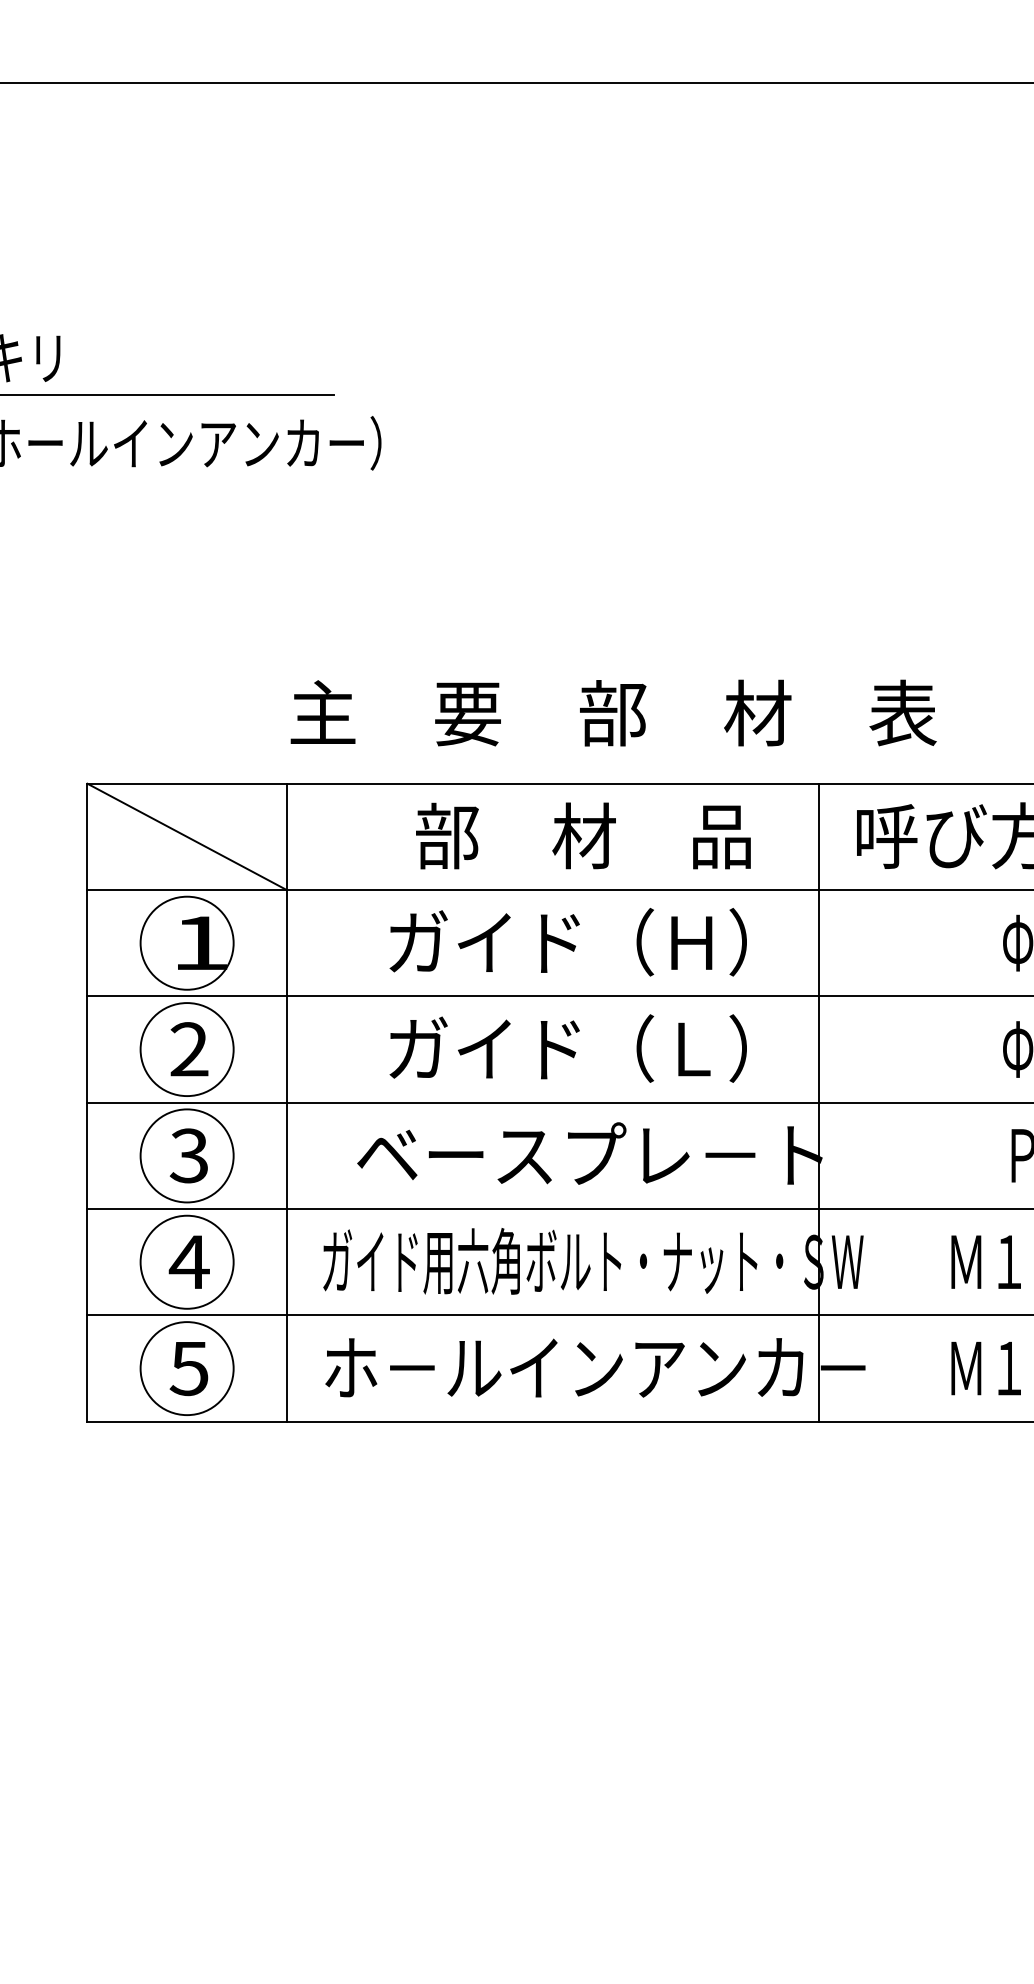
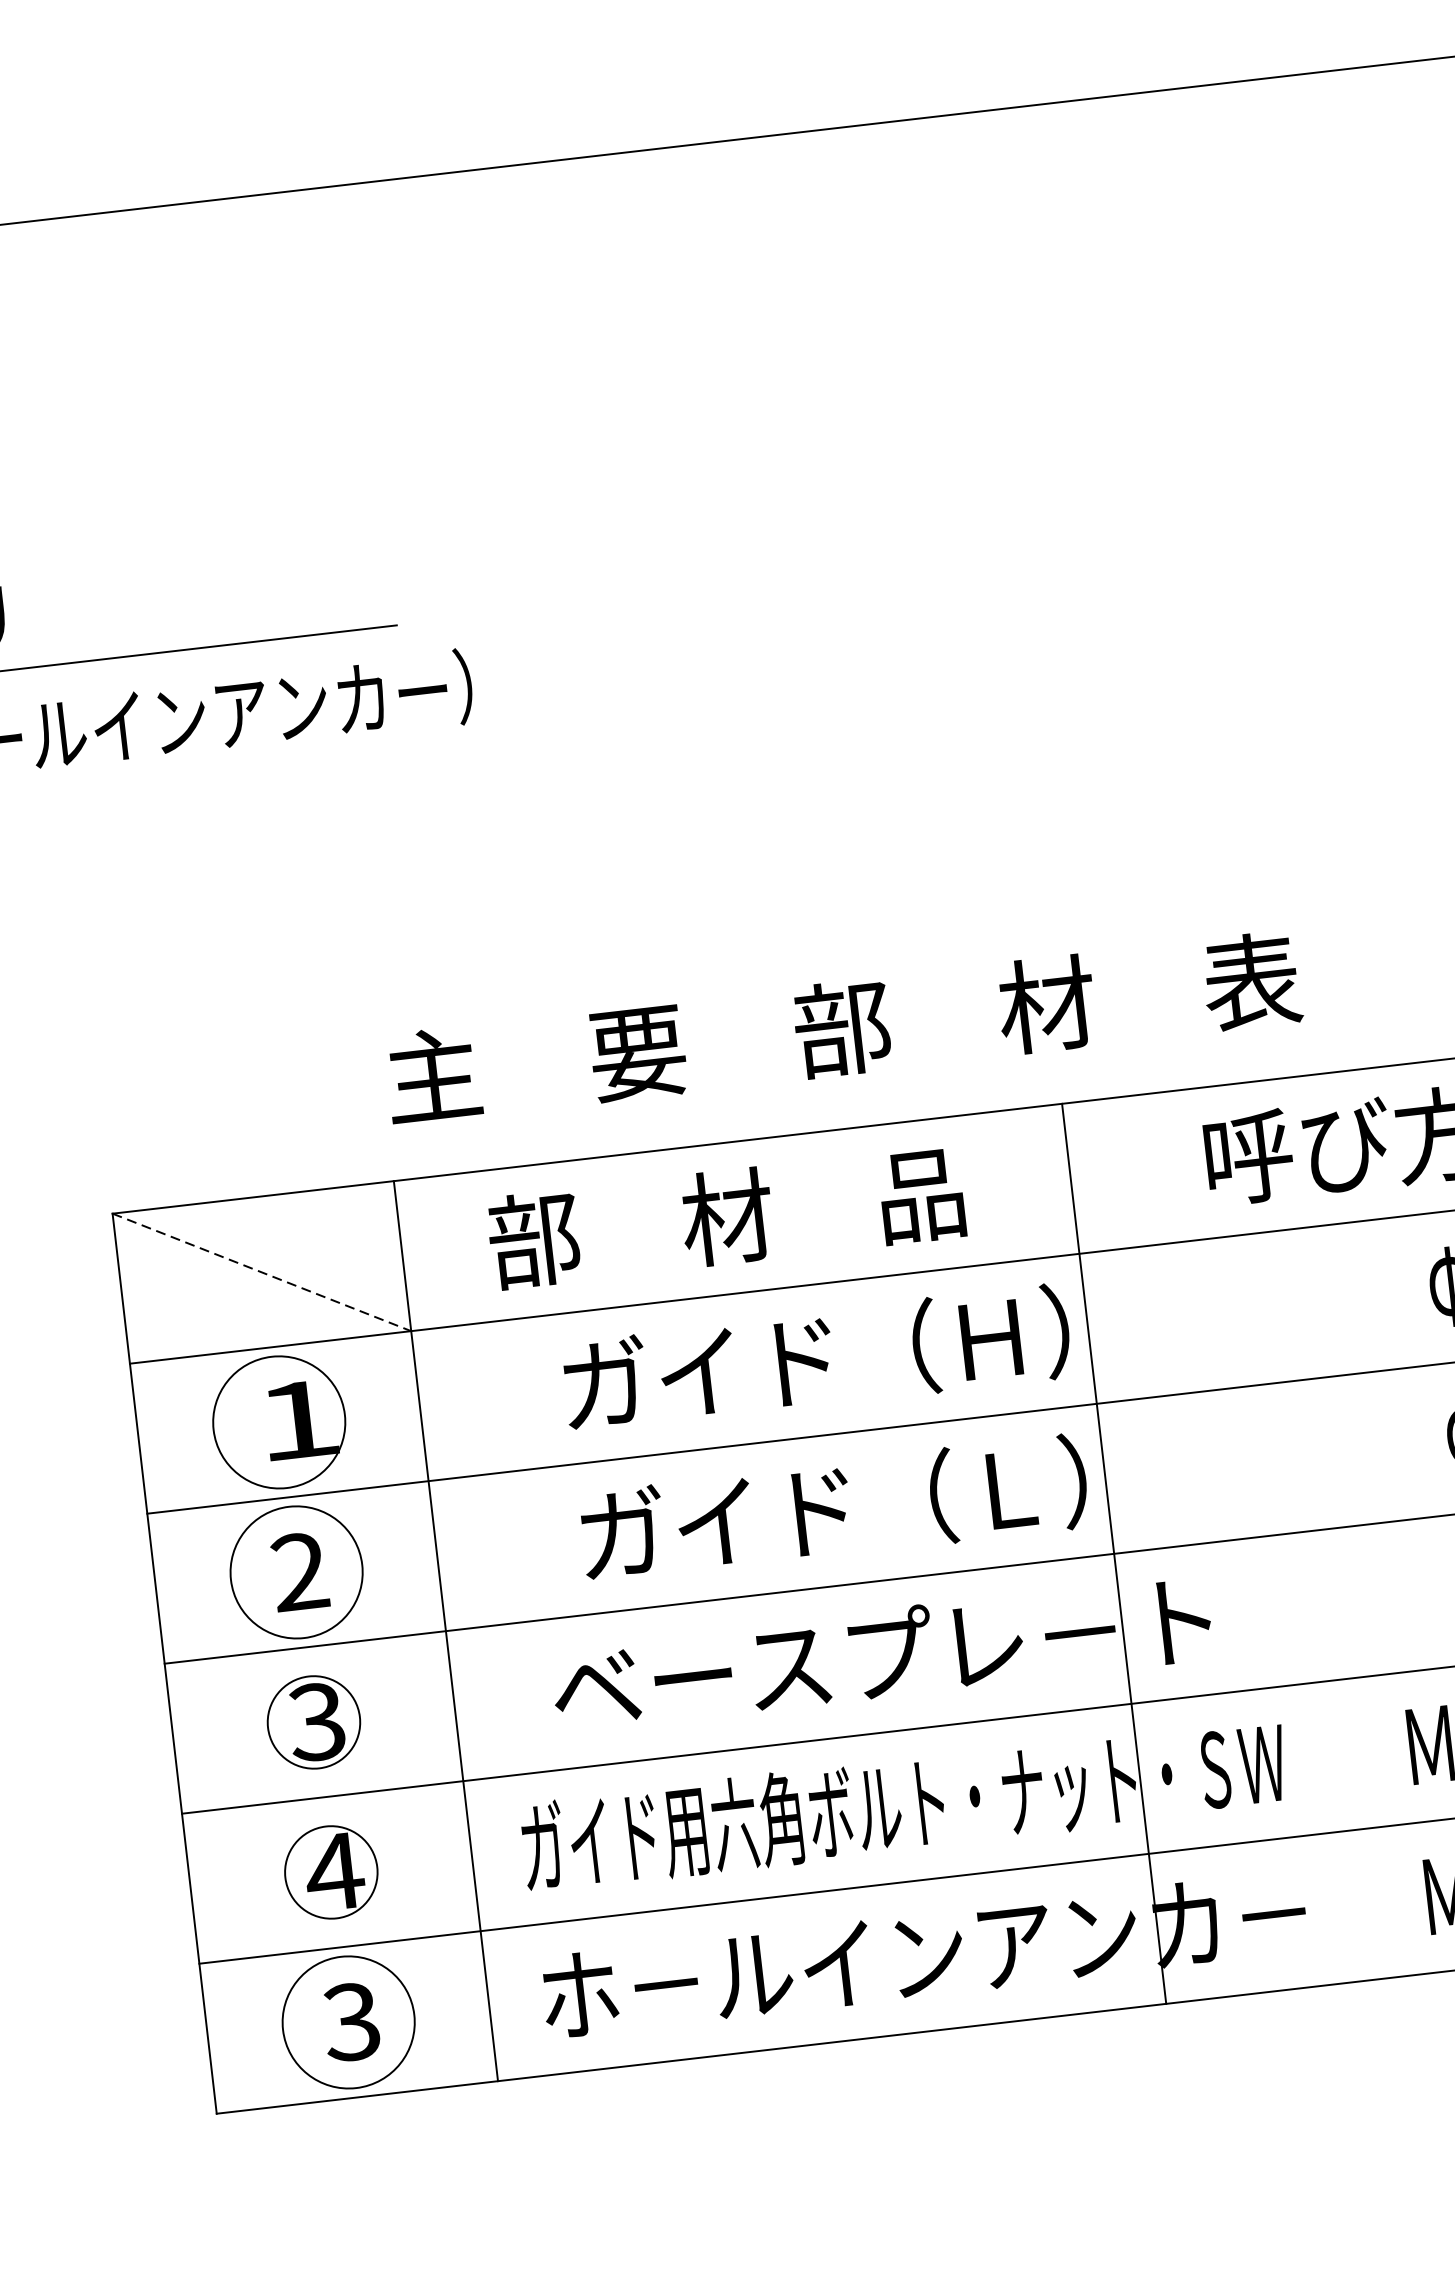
text: (583, 835) -> (726, 1216), moved
line: (187, 836) -> (262, 1271), solid -> dashed
line: (818, 1102) -> (1114, 1553), moved
circle: (186, 1155) -> (313, 1721), size x0.7
circle: (186, 1261) -> (330, 1871), size x0.7
text: (188, 1368) -> (350, 2022), 5 -> 3

